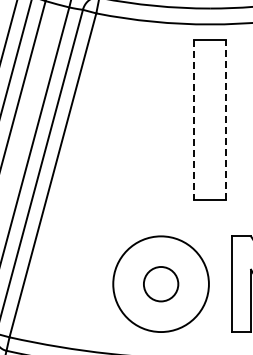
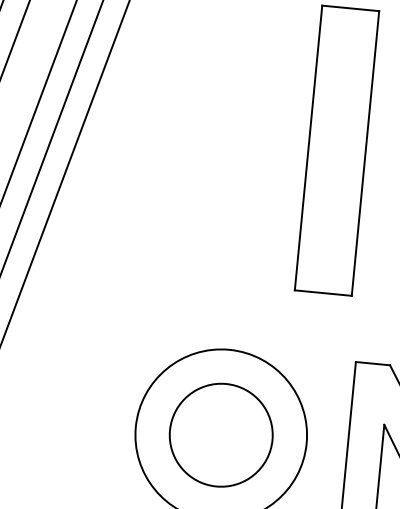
line: (194, 120) -> (309, 148), dashed -> solid
line: (226, 120) -> (366, 154), dashed -> solid
circle: (160, 283) -> (220, 433), size x1.67

